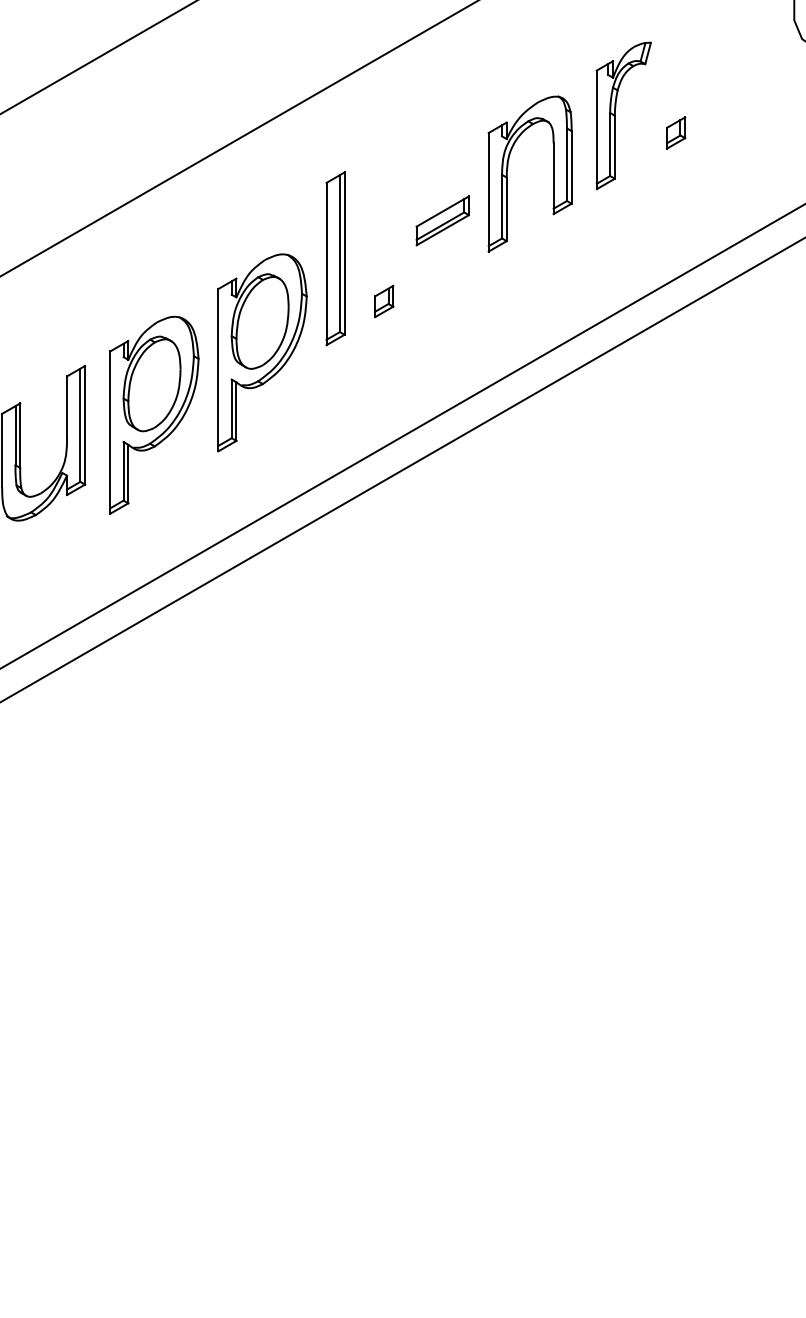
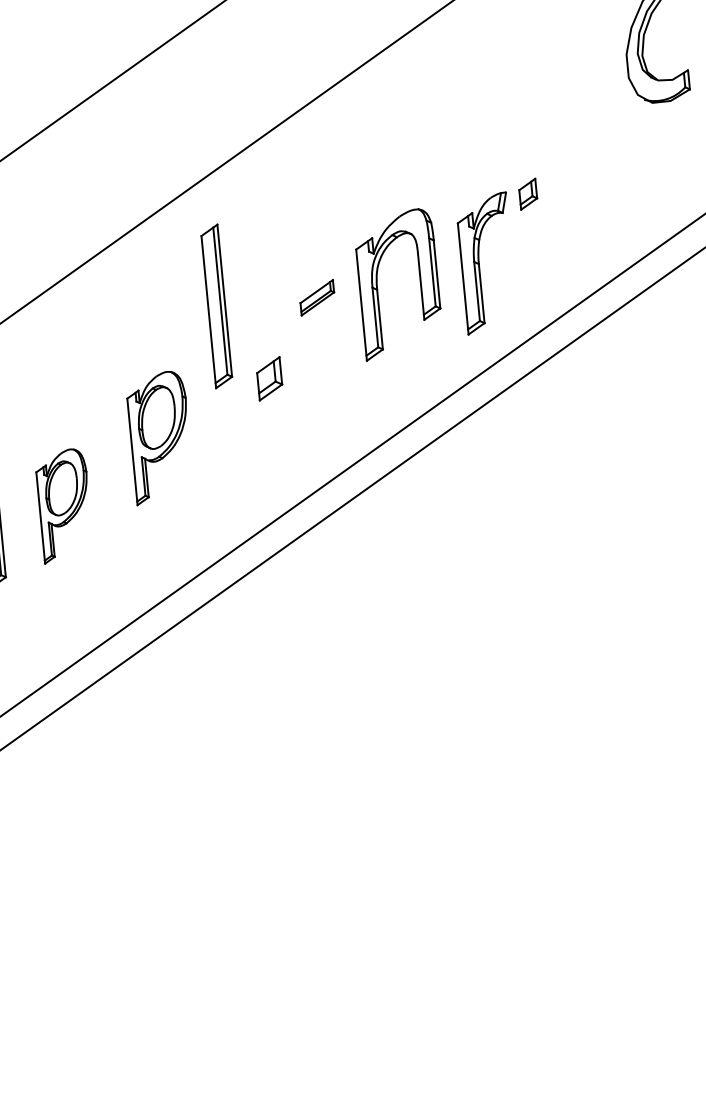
part: (615, 115) -> (479, 263), moved
part: (508, 168) -> (377, 281), moved
part: (442, 220) -> (317, 297), size x0.7
part: (335, 258) -> (216, 306), moved
part: (384, 300) -> (269, 377), size x1.4
part: (262, 352) -> (160, 437), size x0.7
part: (154, 414) -> (64, 505), size x0.6

